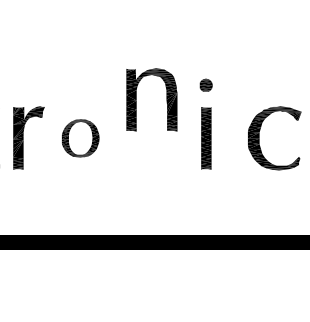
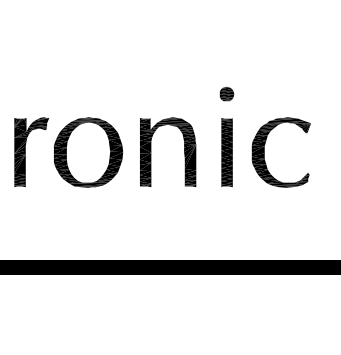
part: (166, 99) -> (184, 151), moved
part: (80, 138) -> (88, 152), size x1.67
part: (259, 138) -> (264, 152), moved

